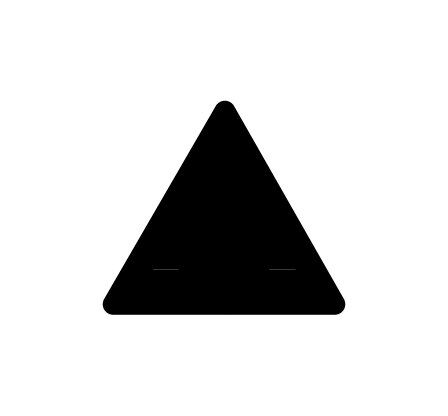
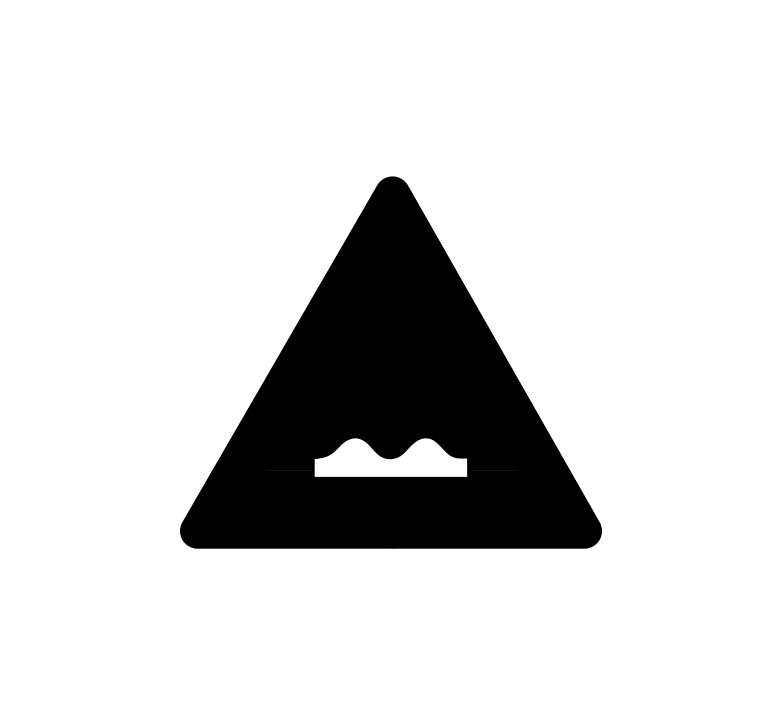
fill: (223, 261) -> (390, 456), removed

